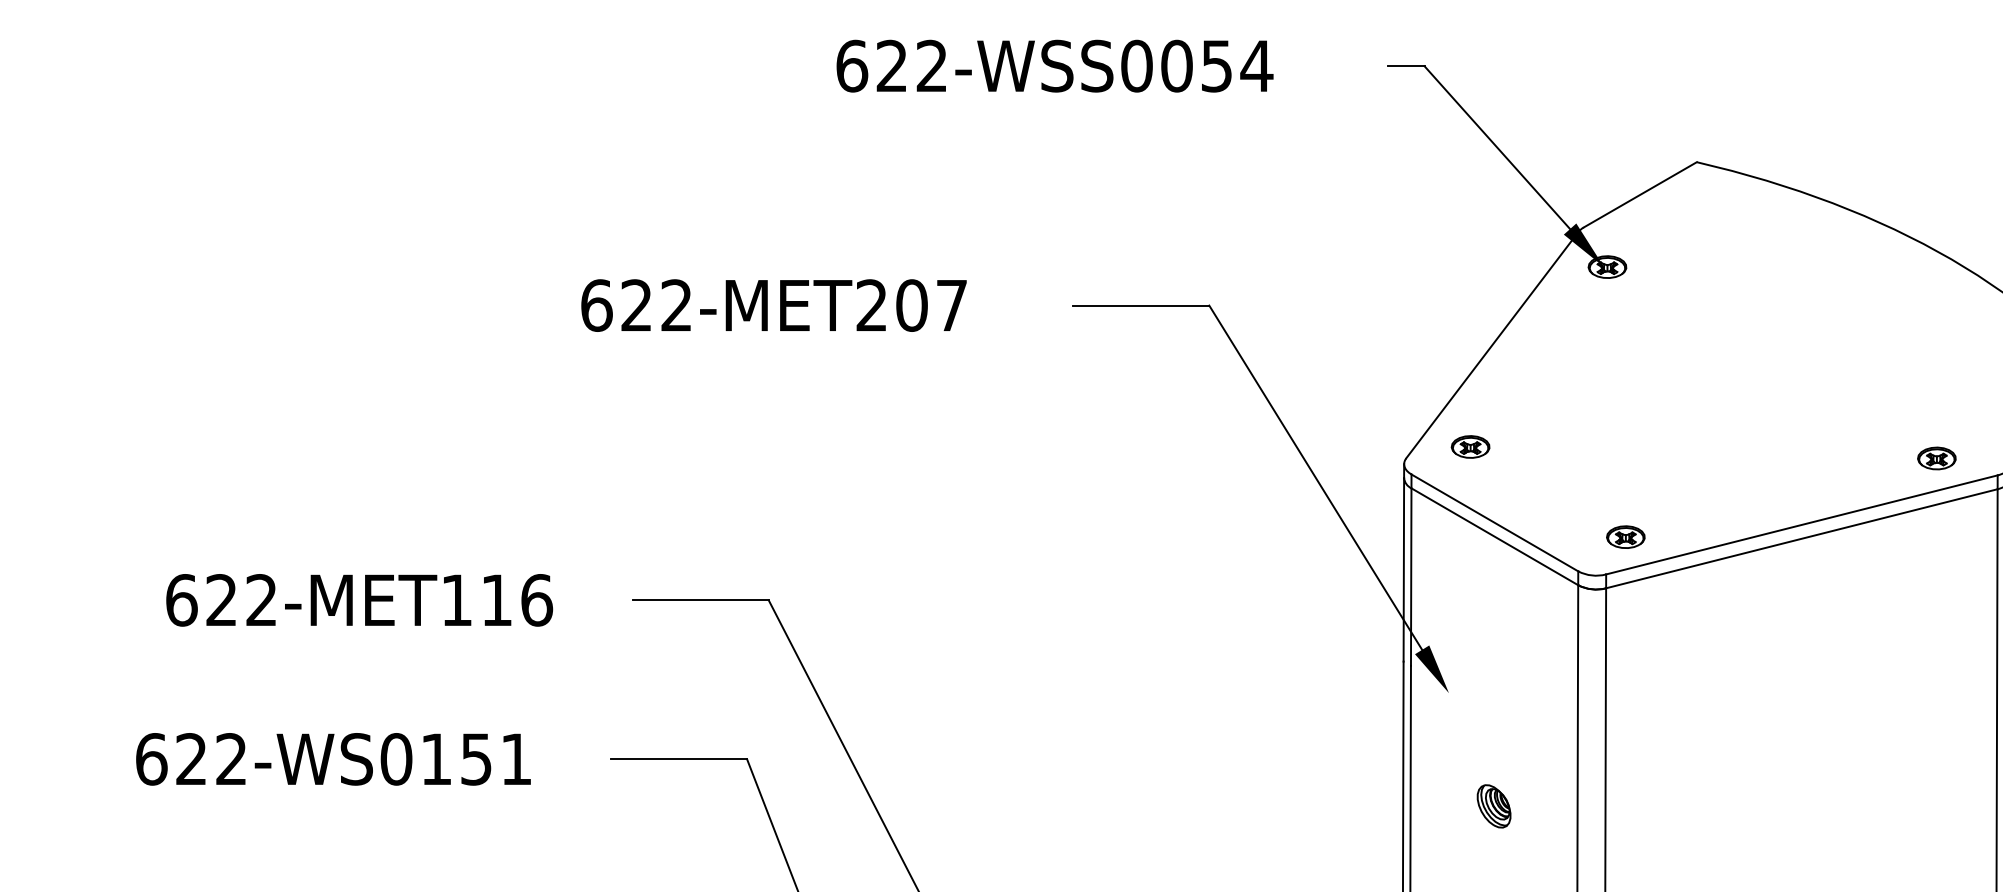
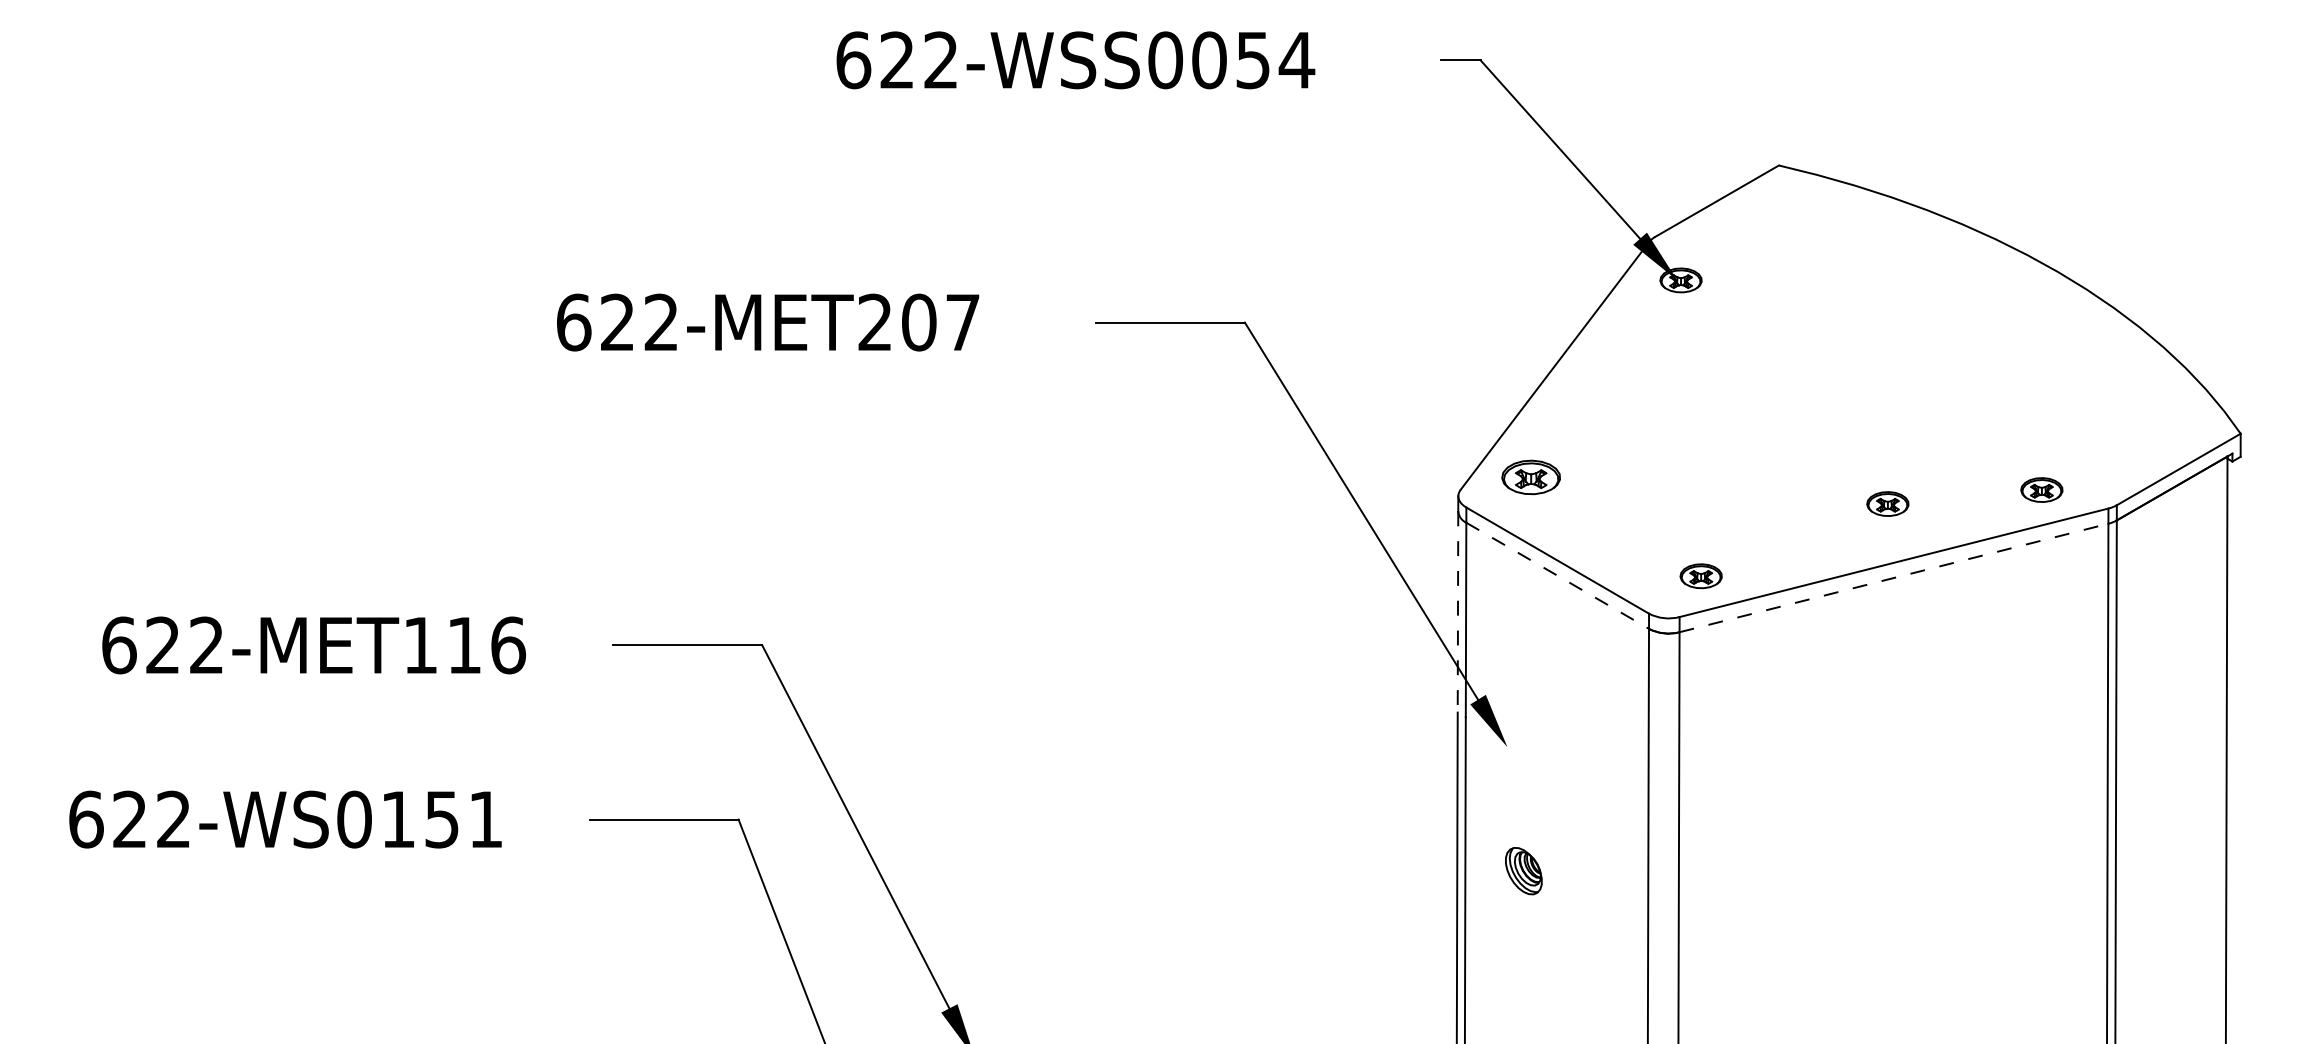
part: (1470, 447) -> (1530, 477), size x1.4
part: (1795, 470) -> (1887, 503), added
line: (1494, 536) -> (1557, 575), solid -> dashed
line: (1802, 538) -> (1894, 577), solid -> dashed
line: (1403, 570) -> (1457, 612), solid -> dashed
part: (1493, 806) -> (1523, 871), moved

